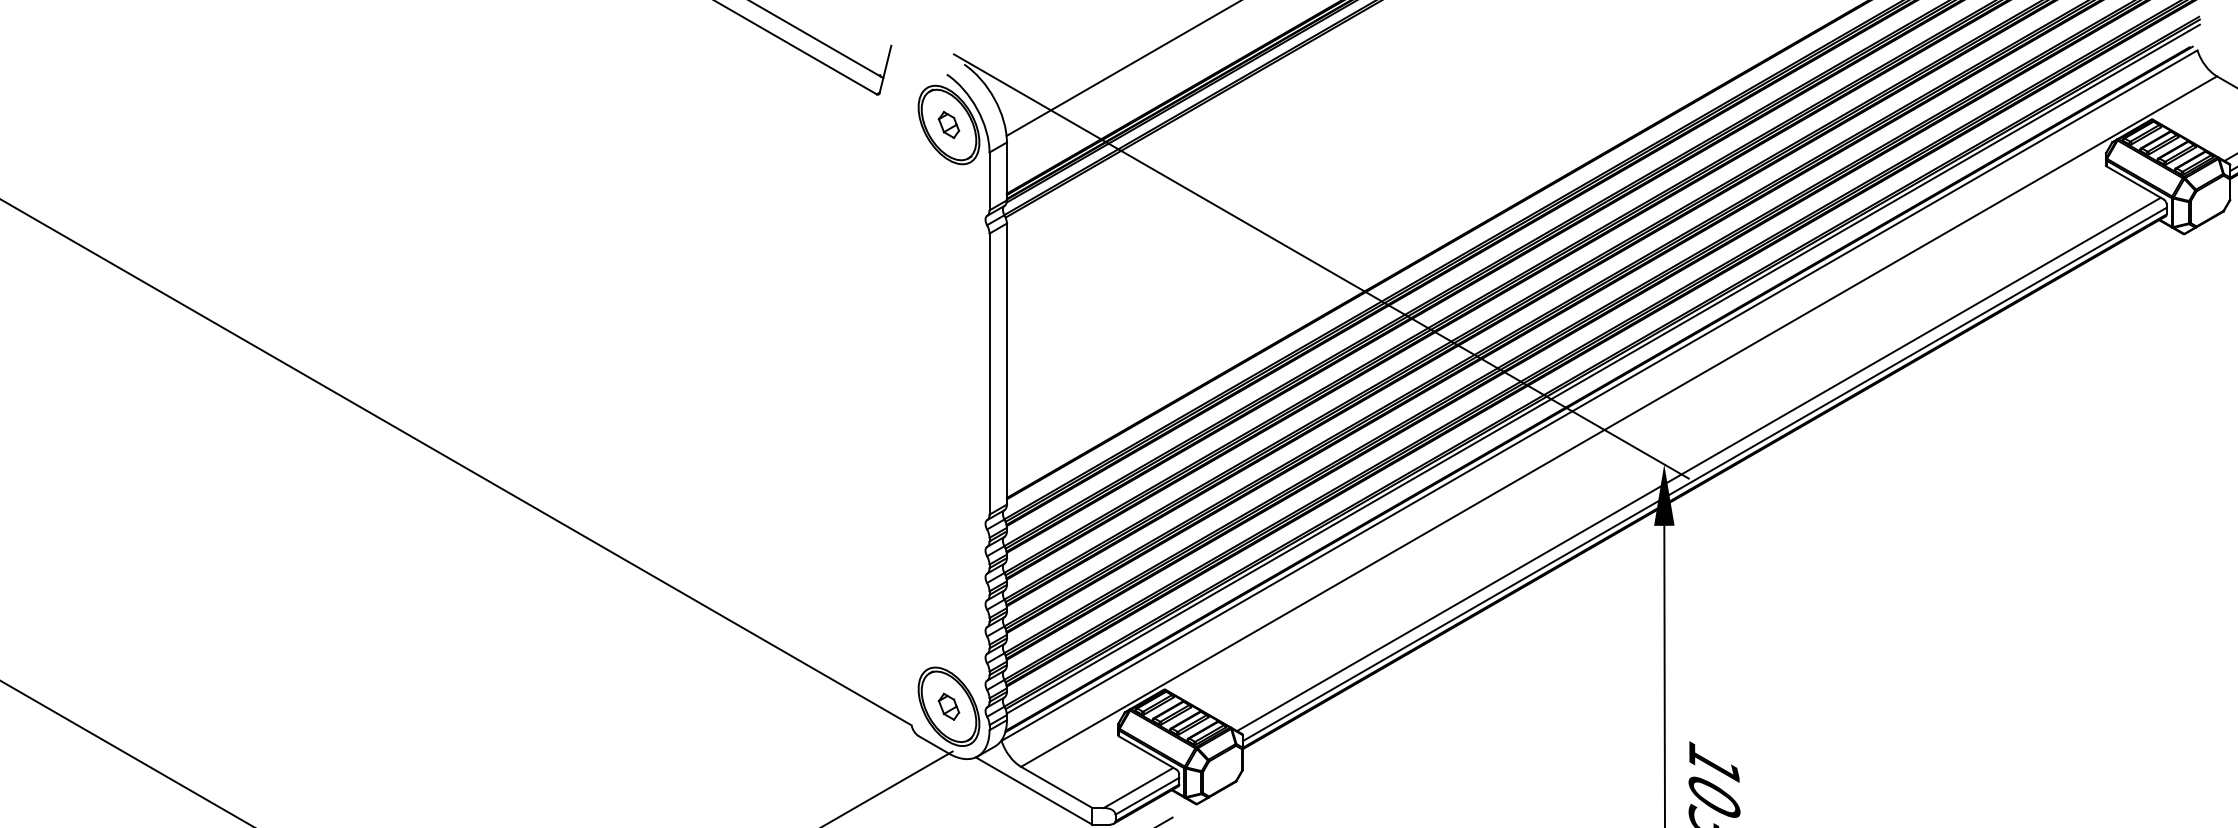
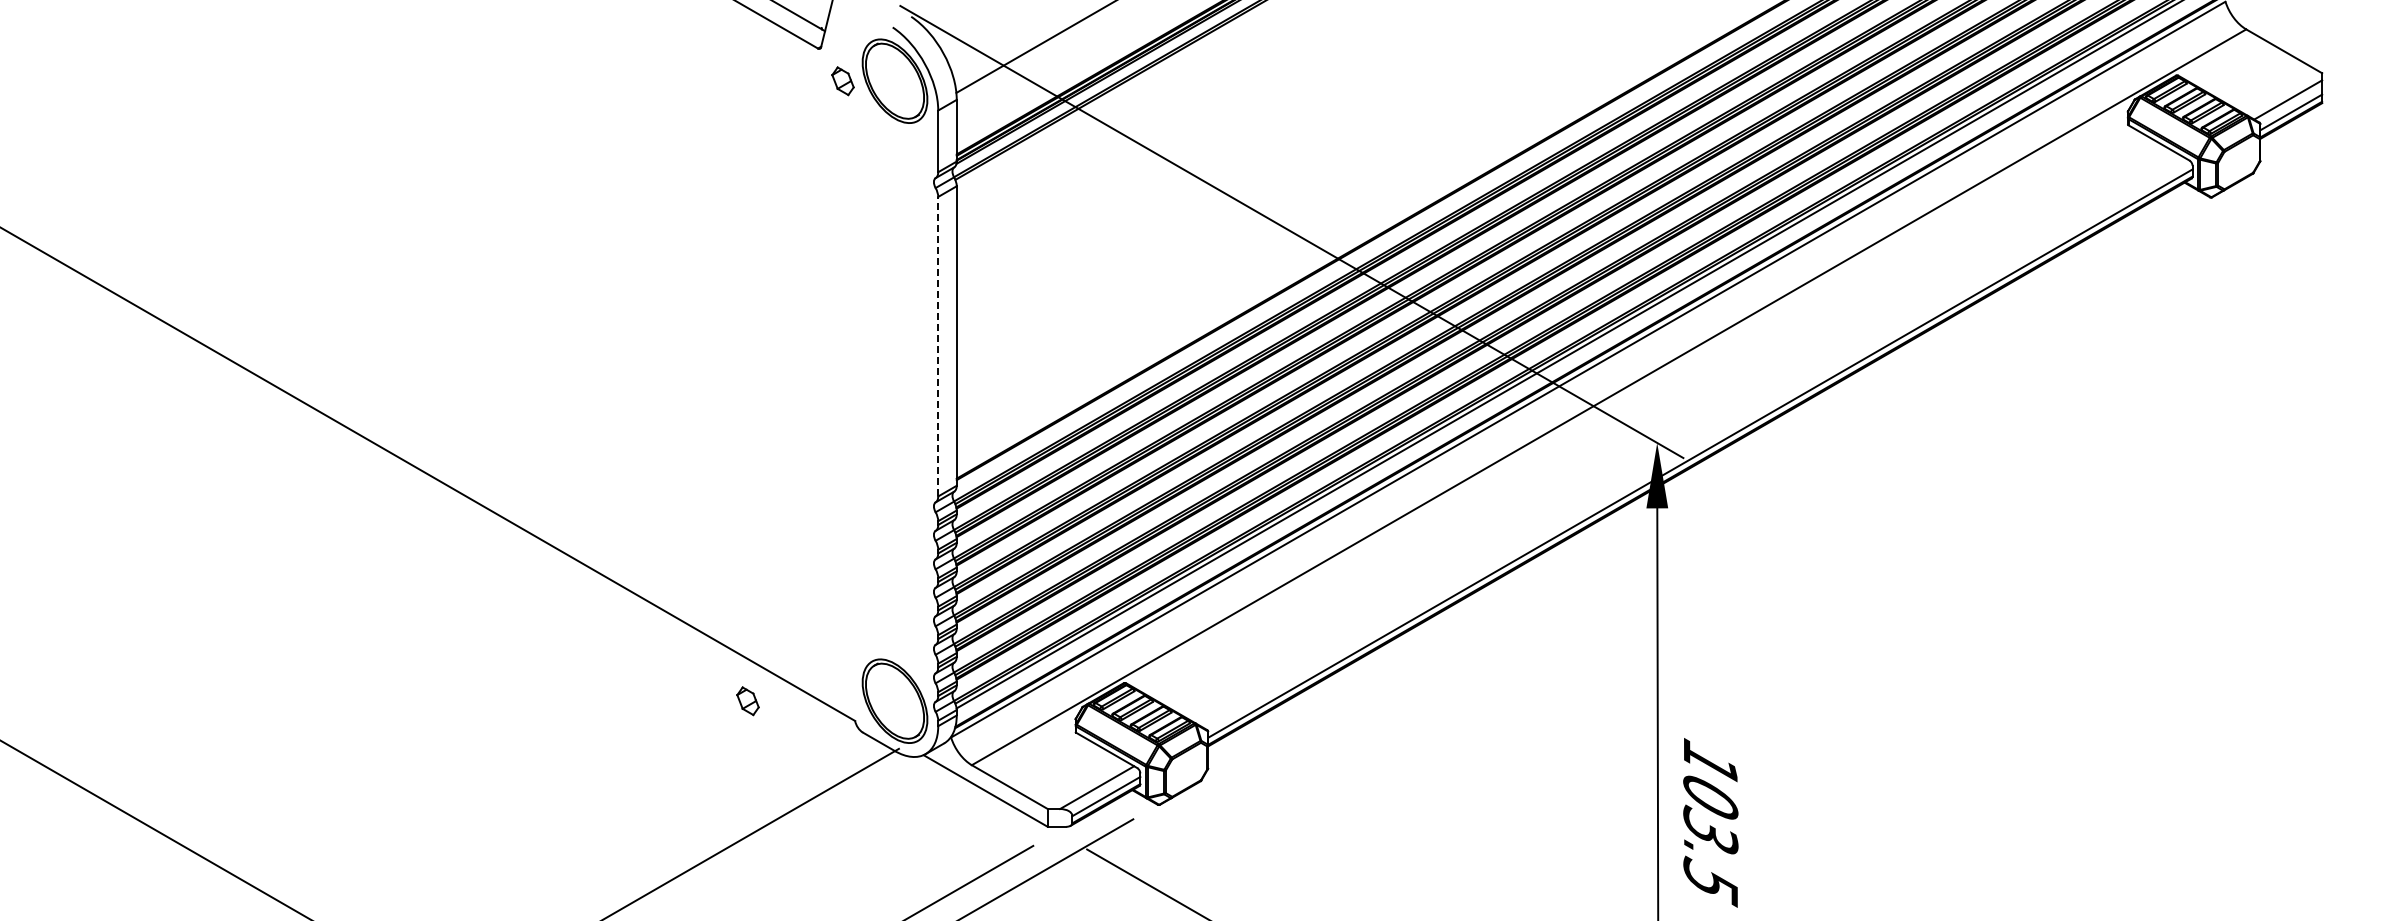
part: (948, 125) -> (842, 81), moved
line: (989, 373) -> (938, 346), solid -> dashed
line: (1699, 464) -> (1694, 442), removed
part: (948, 707) -> (747, 701), moved

